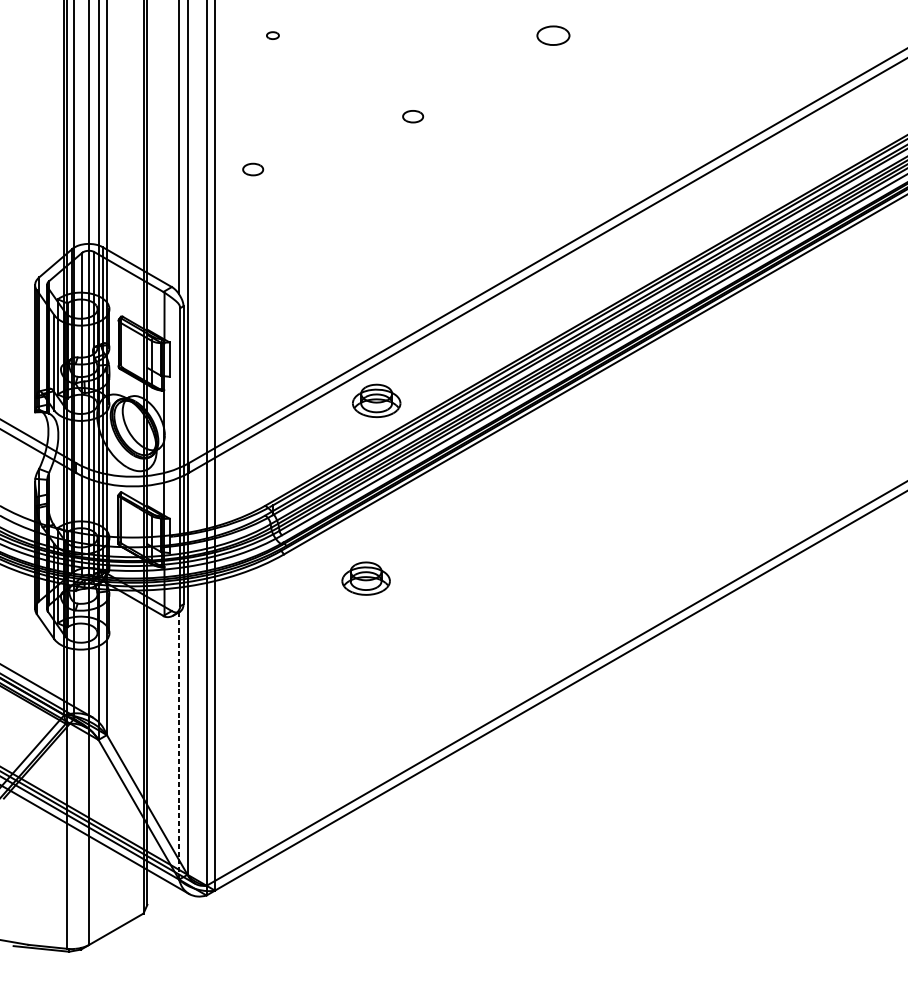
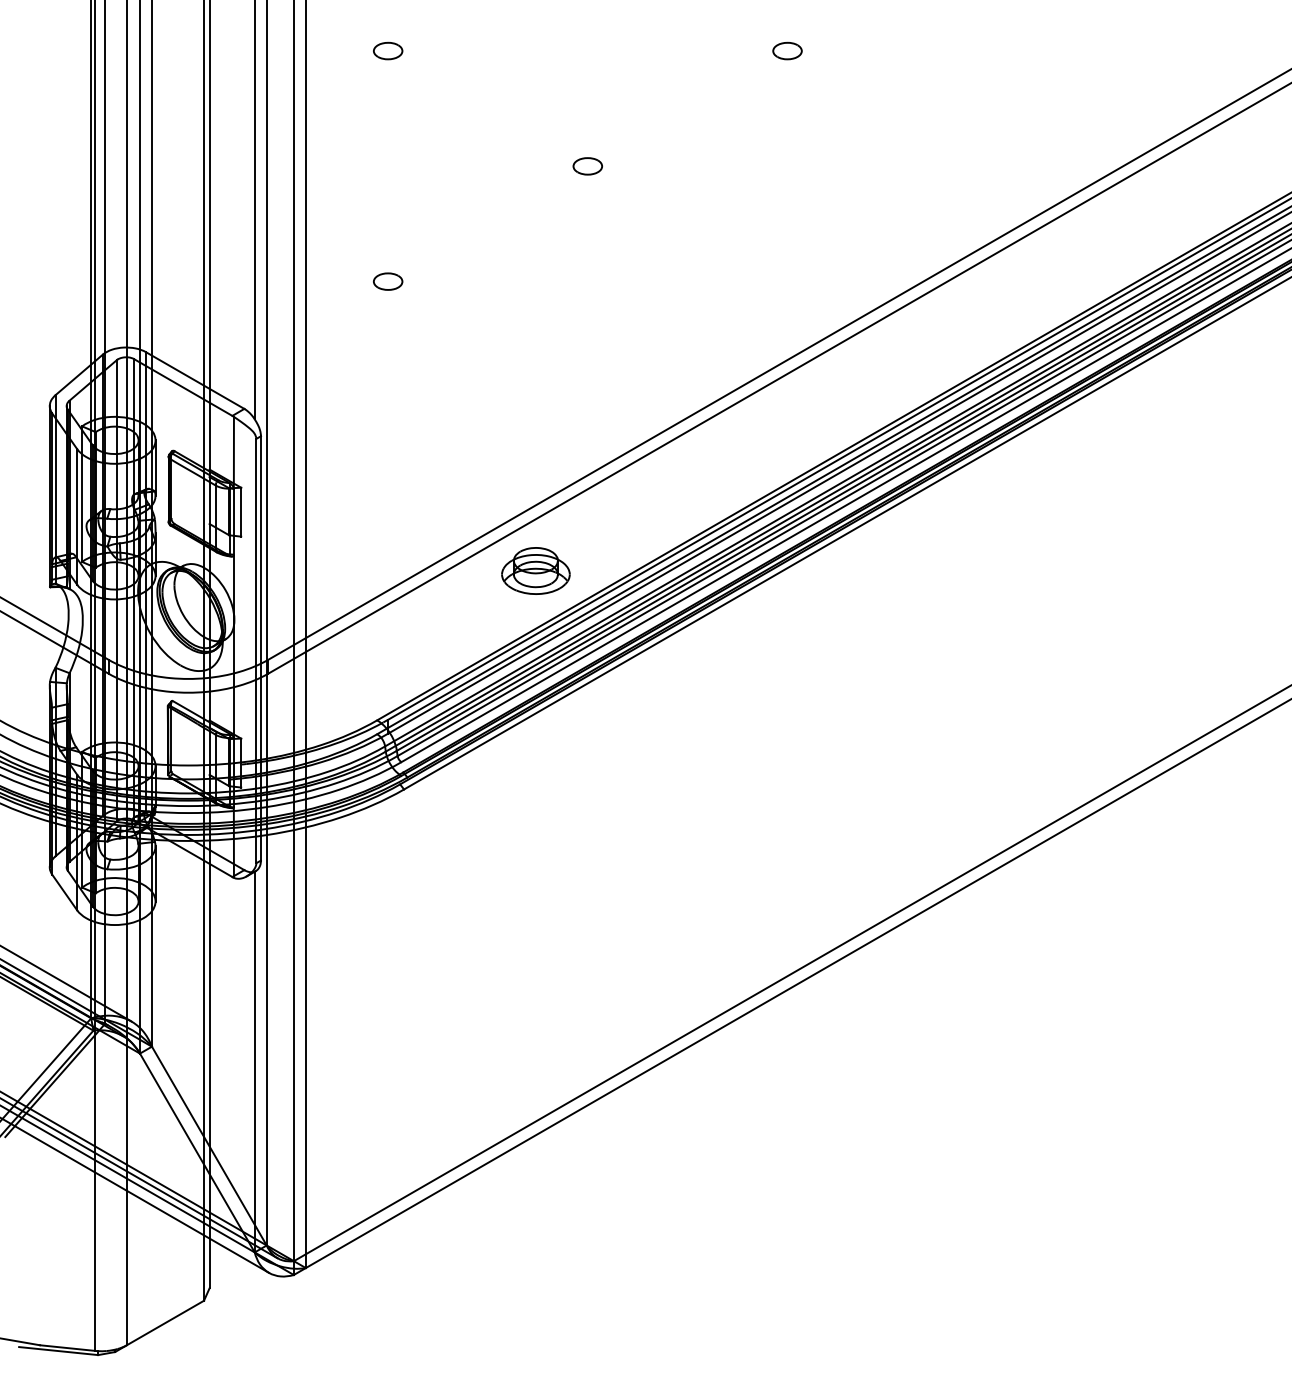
part: (273, 35) -> (388, 50), size x1.67
part: (553, 35) -> (787, 50), size x0.62
part: (253, 169) -> (388, 281), moved
part: (365, 578) -> (520, 823), removed
line: (178, 746) -> (254, 1062), dashed -> solid

